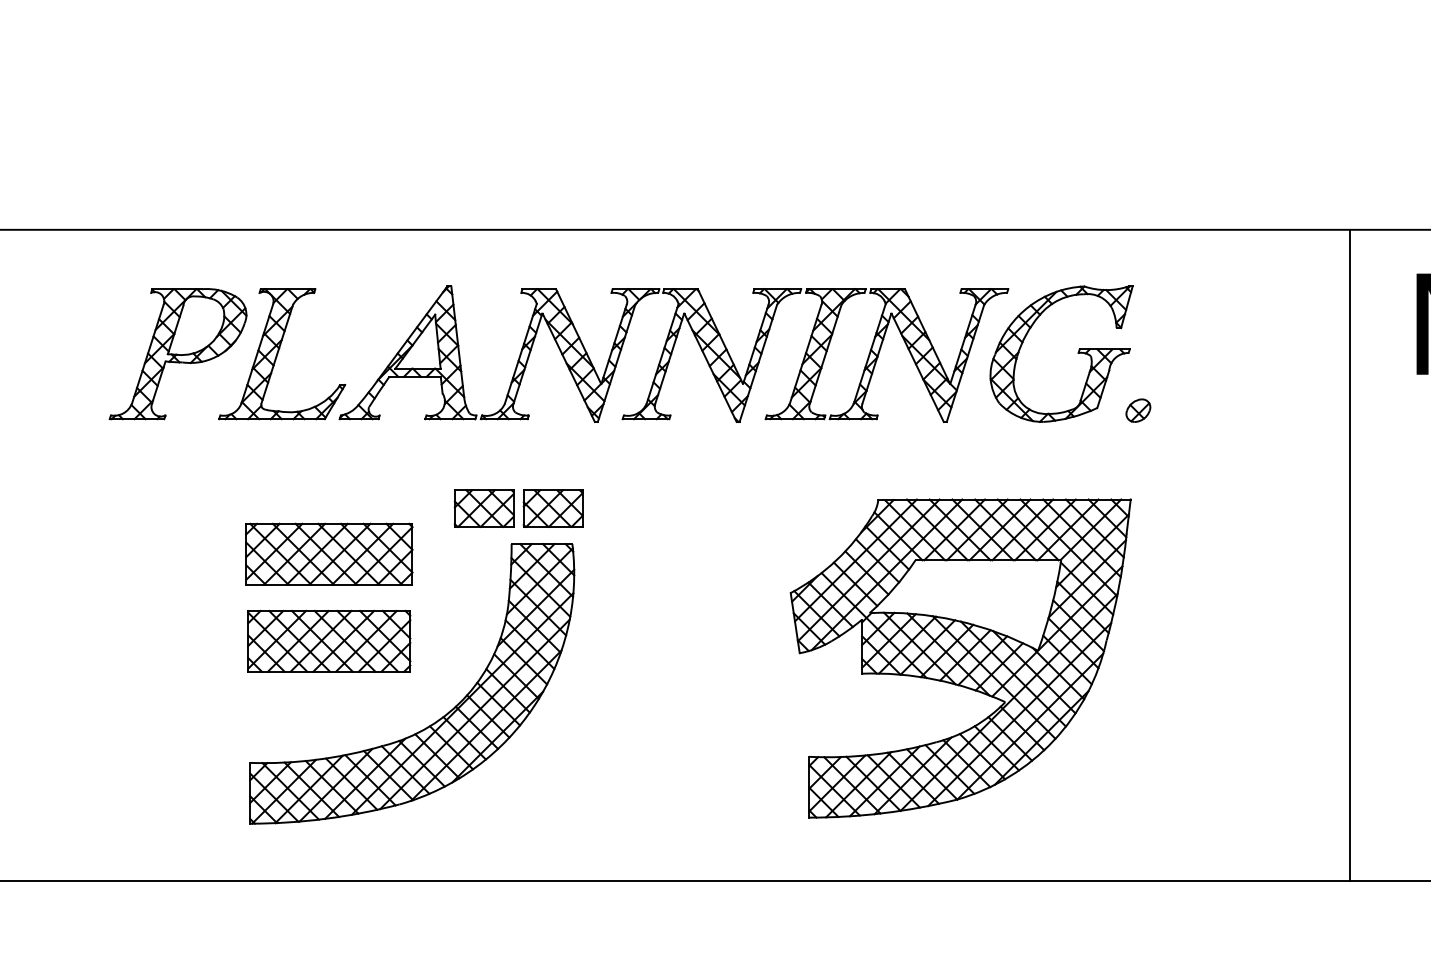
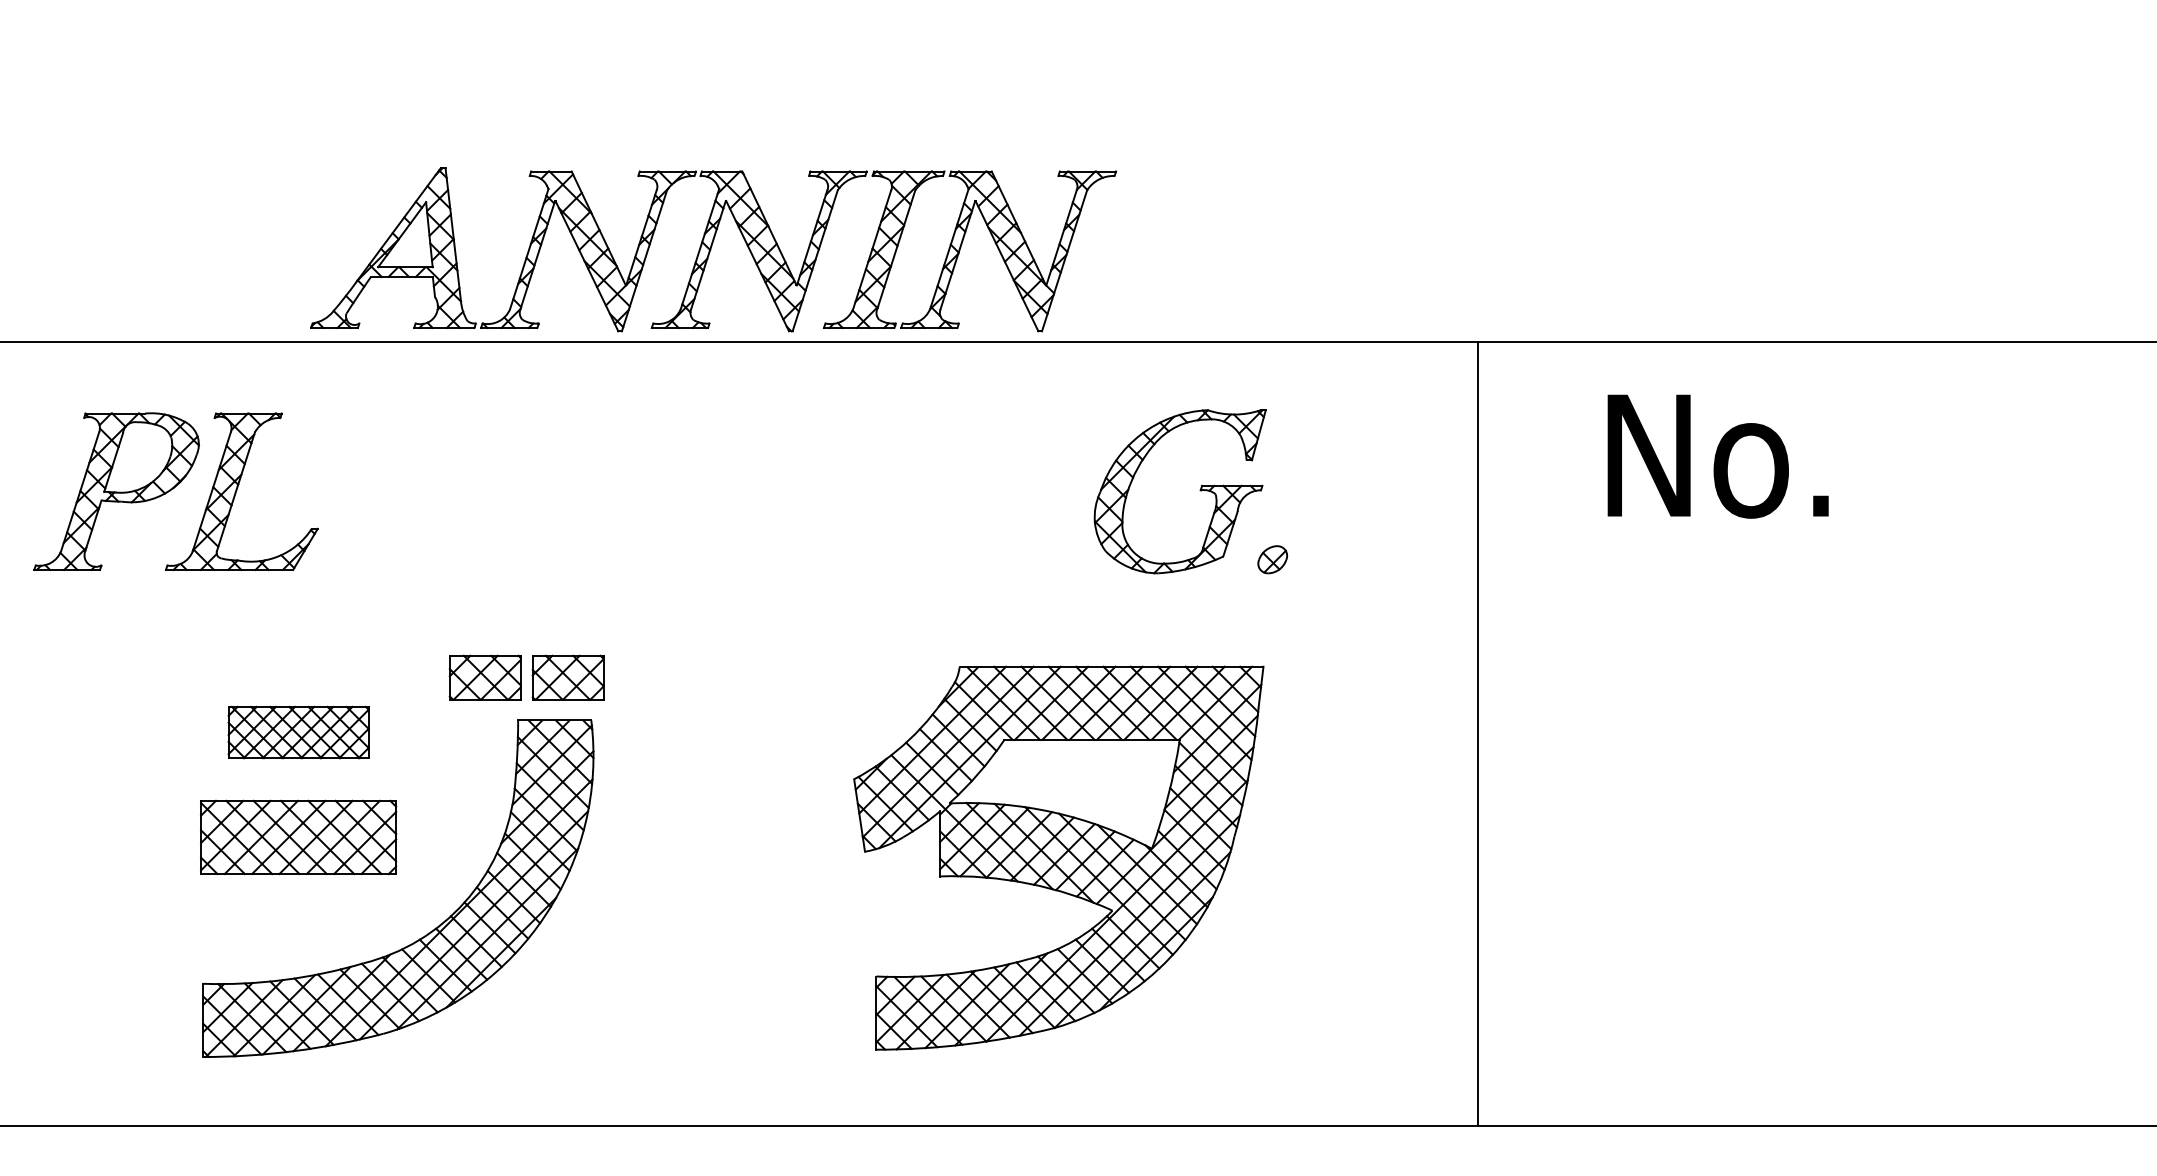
part: (673, 353) -> (713, 249), moved
part: (329, 554) -> (298, 732), size x0.7
line: (1350, 555) -> (1478, 734), moved

